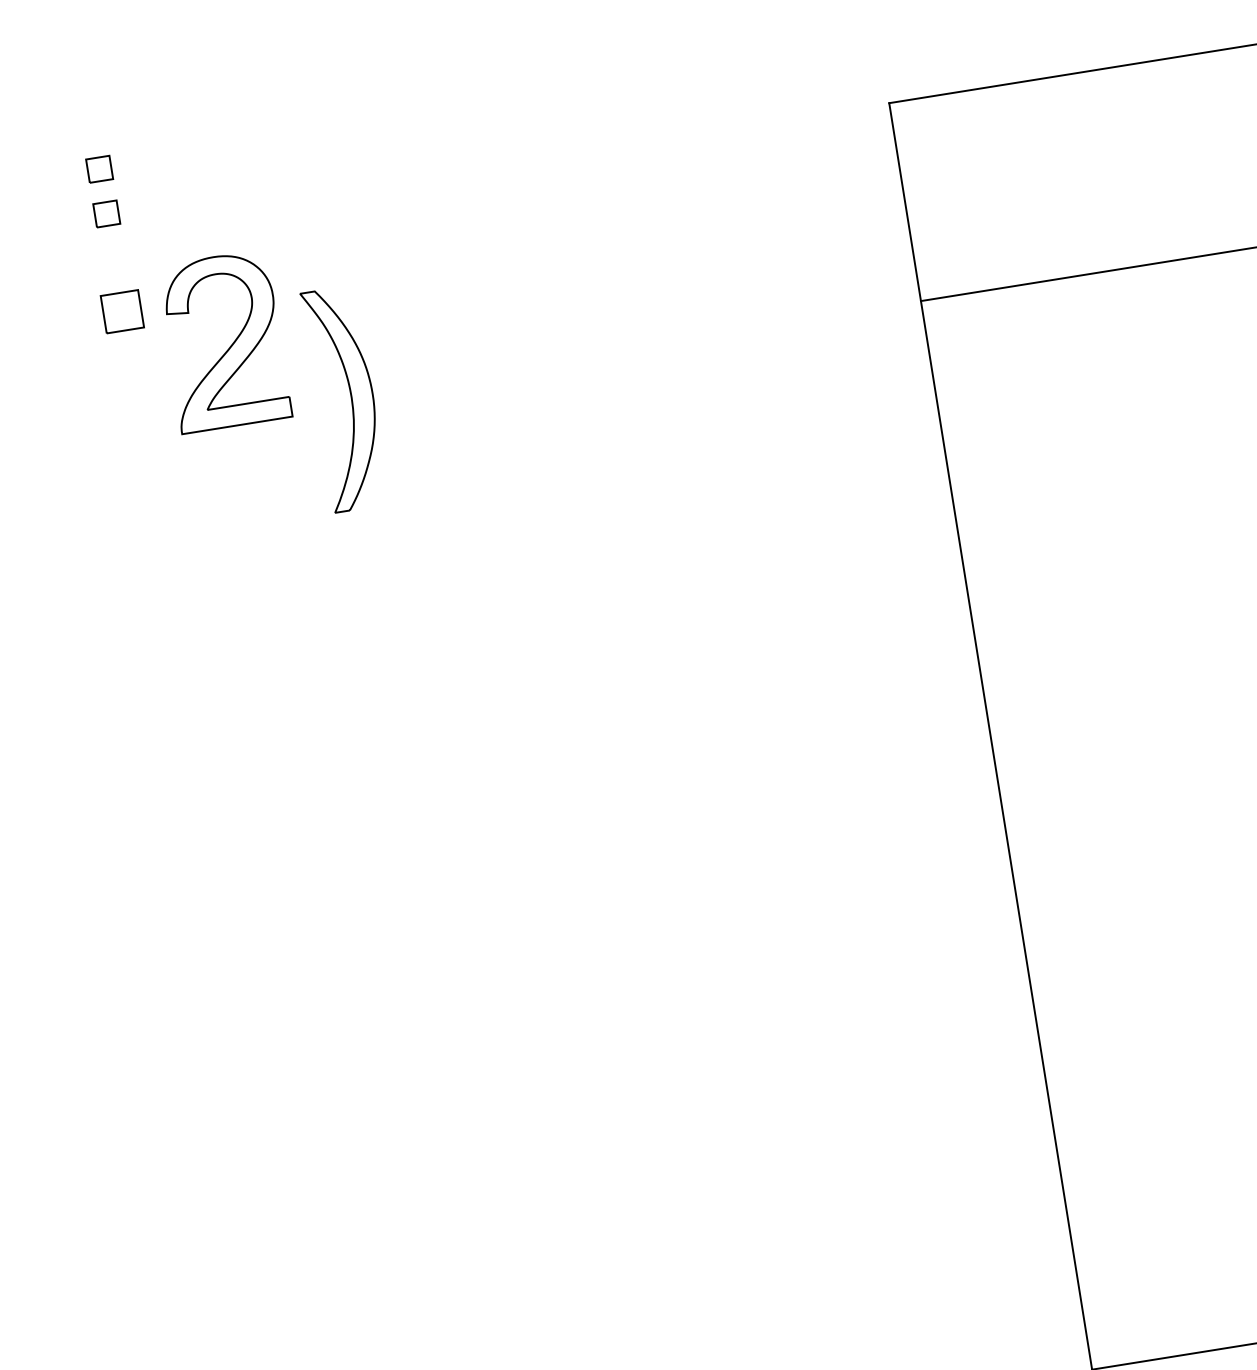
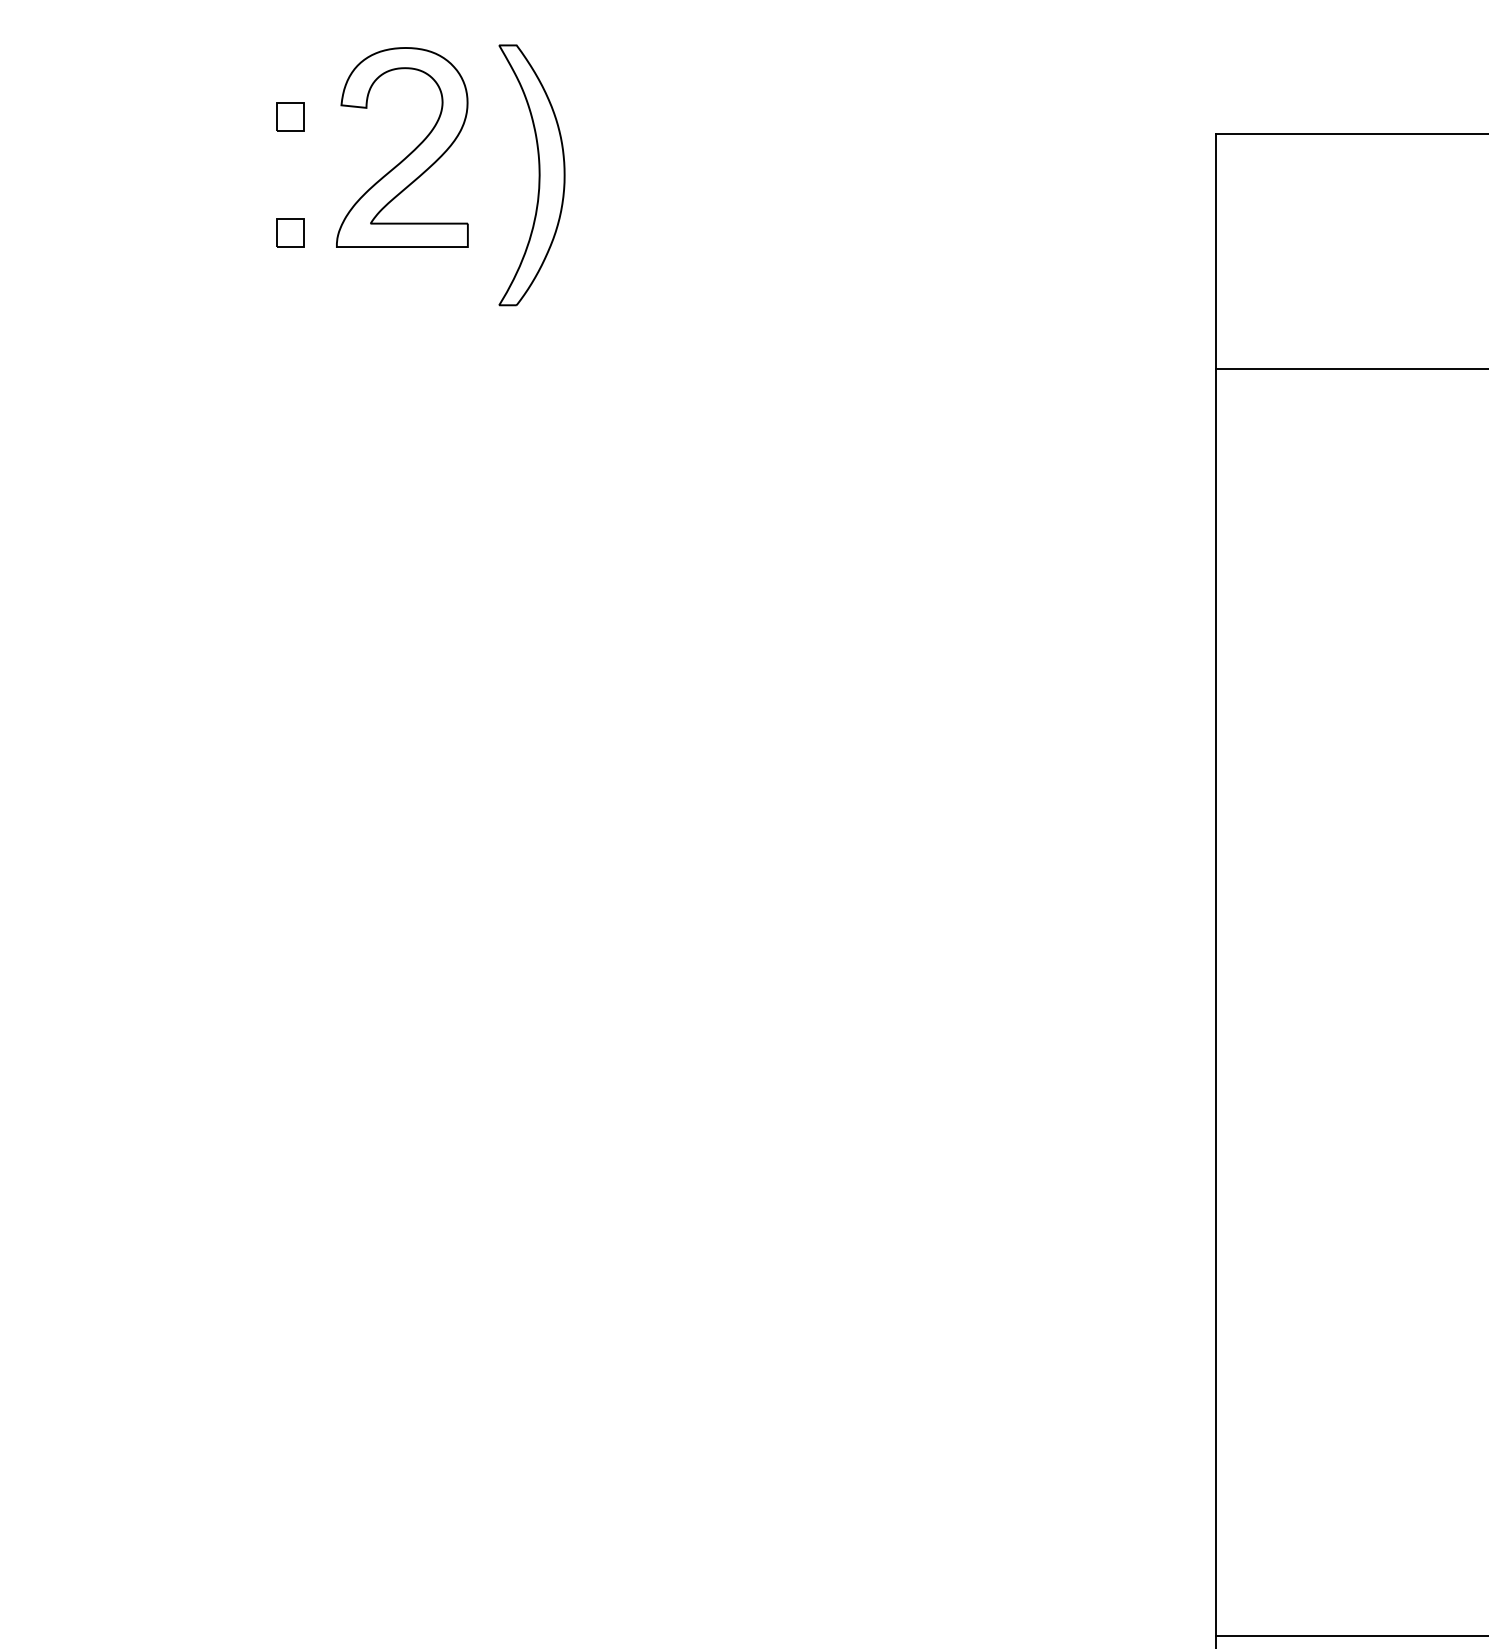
part: (99, 168) -> (290, 63), removed
part: (122, 311) -> (290, 232), size x0.62
part: (230, 345) -> (409, 153), moved
part: (350, 398) -> (538, 175), moved

